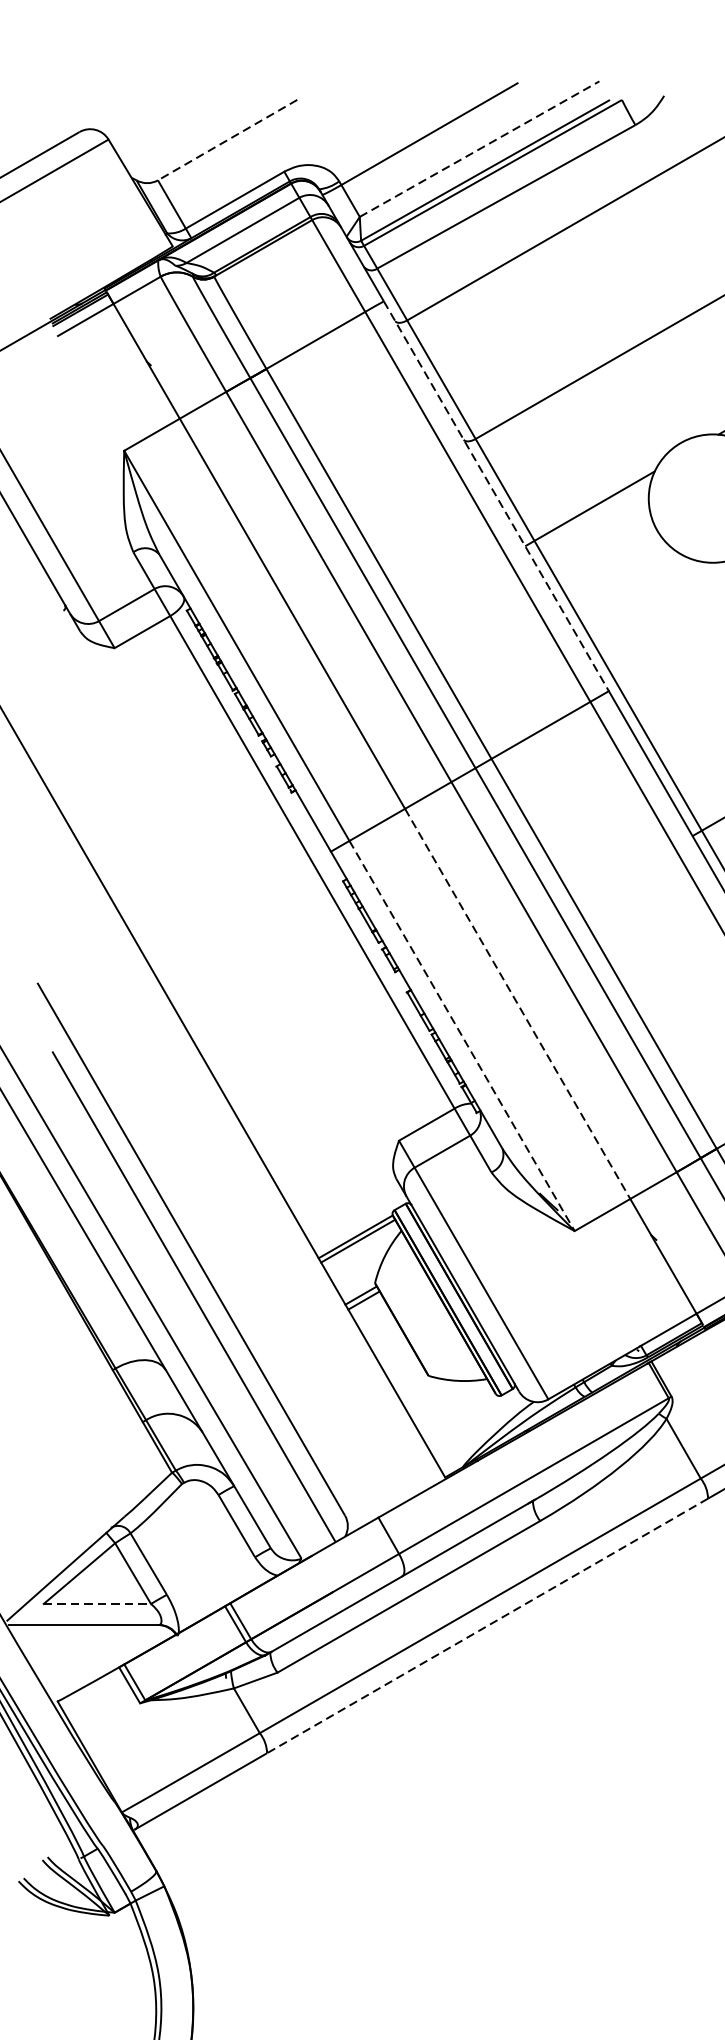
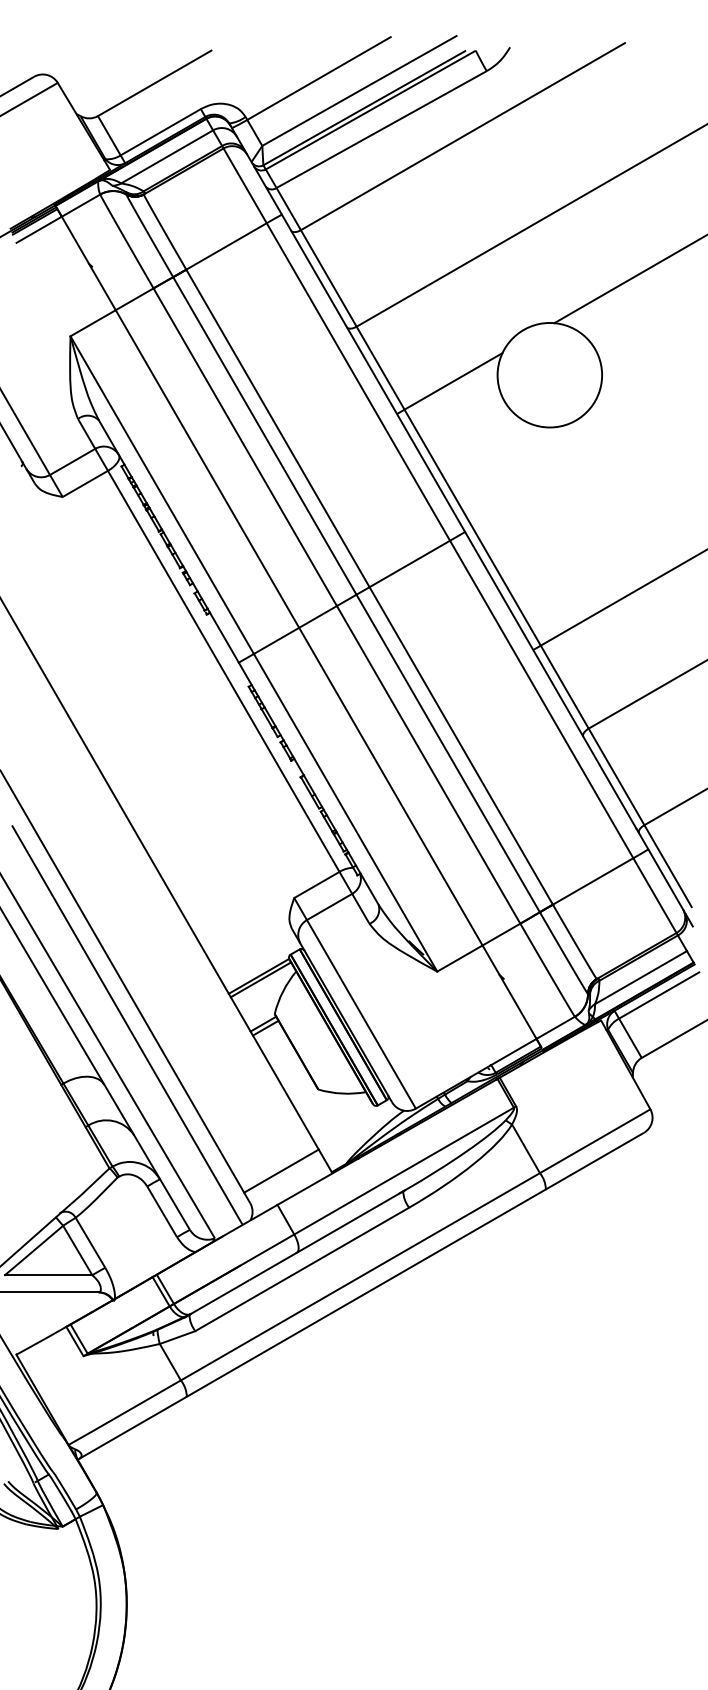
line: (227, 140) -> (154, 83), dashed -> solid
line: (480, 148) -> (360, 90), dashed -> solid
line: (496, 496) -> (373, 373), dashed -> solid
line: (518, 1004) -> (391, 787), dashed -> solid
line: (461, 1036) -> (345, 813), dashed -> solid
line: (383, 1475) -> (281, 1170), added
line: (97, 1604) -> (48, 1275), dashed -> solid
line: (486, 1626) -> (365, 1293), dashed -> solid

